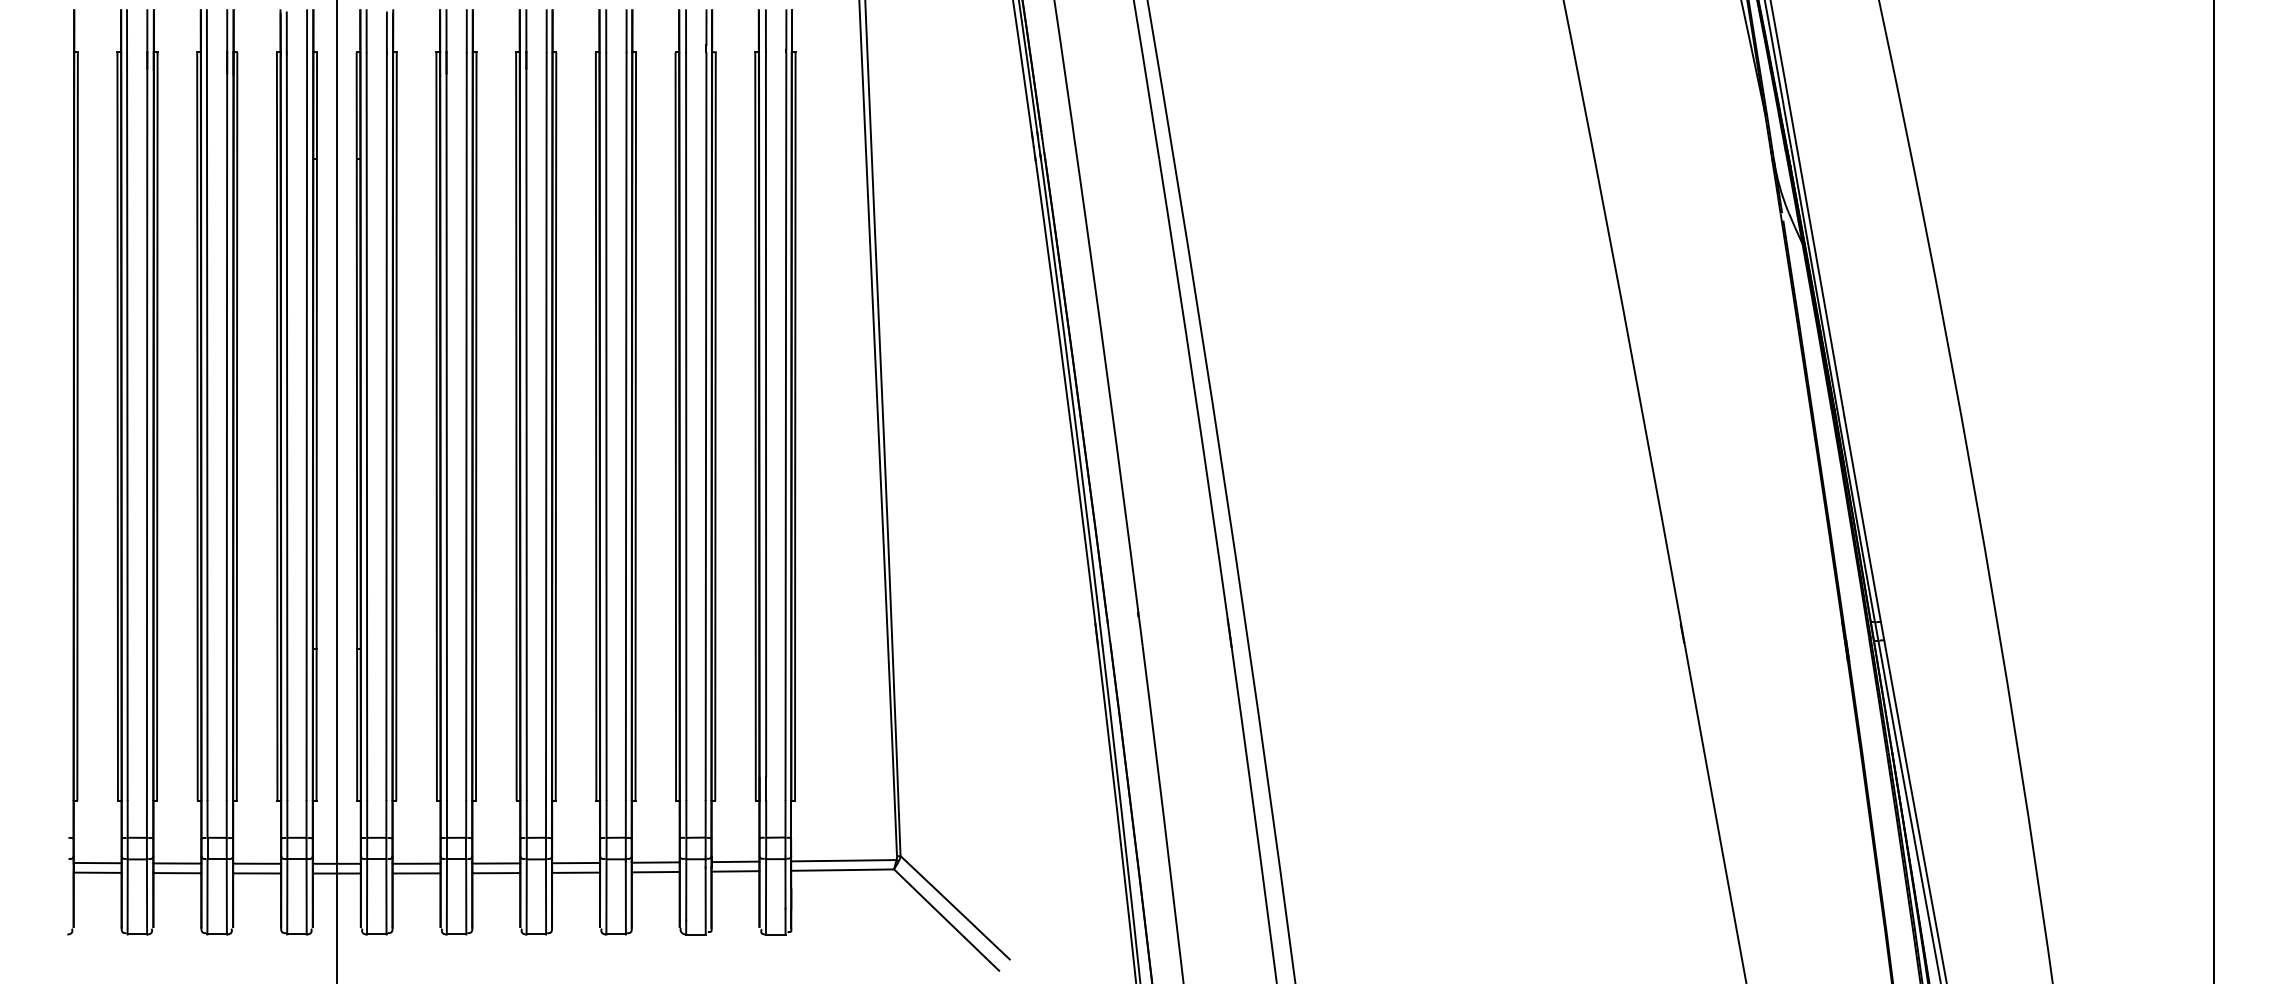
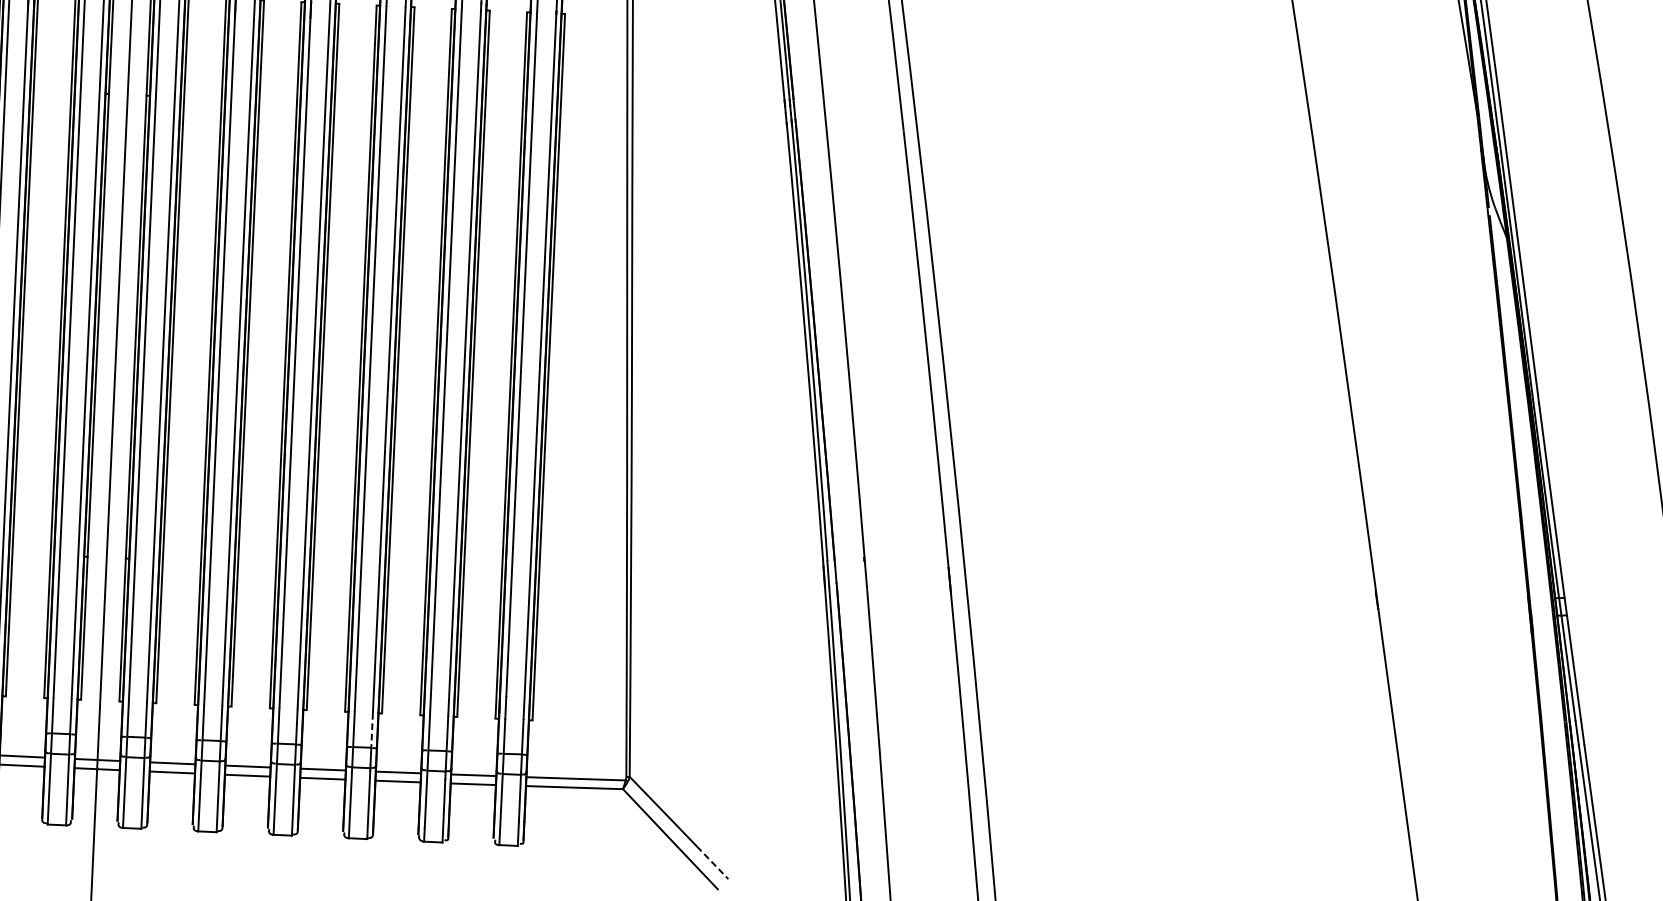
line: (625, 819) -> (371, 730), solid -> dashed
line: (992, 943) -> (712, 863), solid -> dashed

